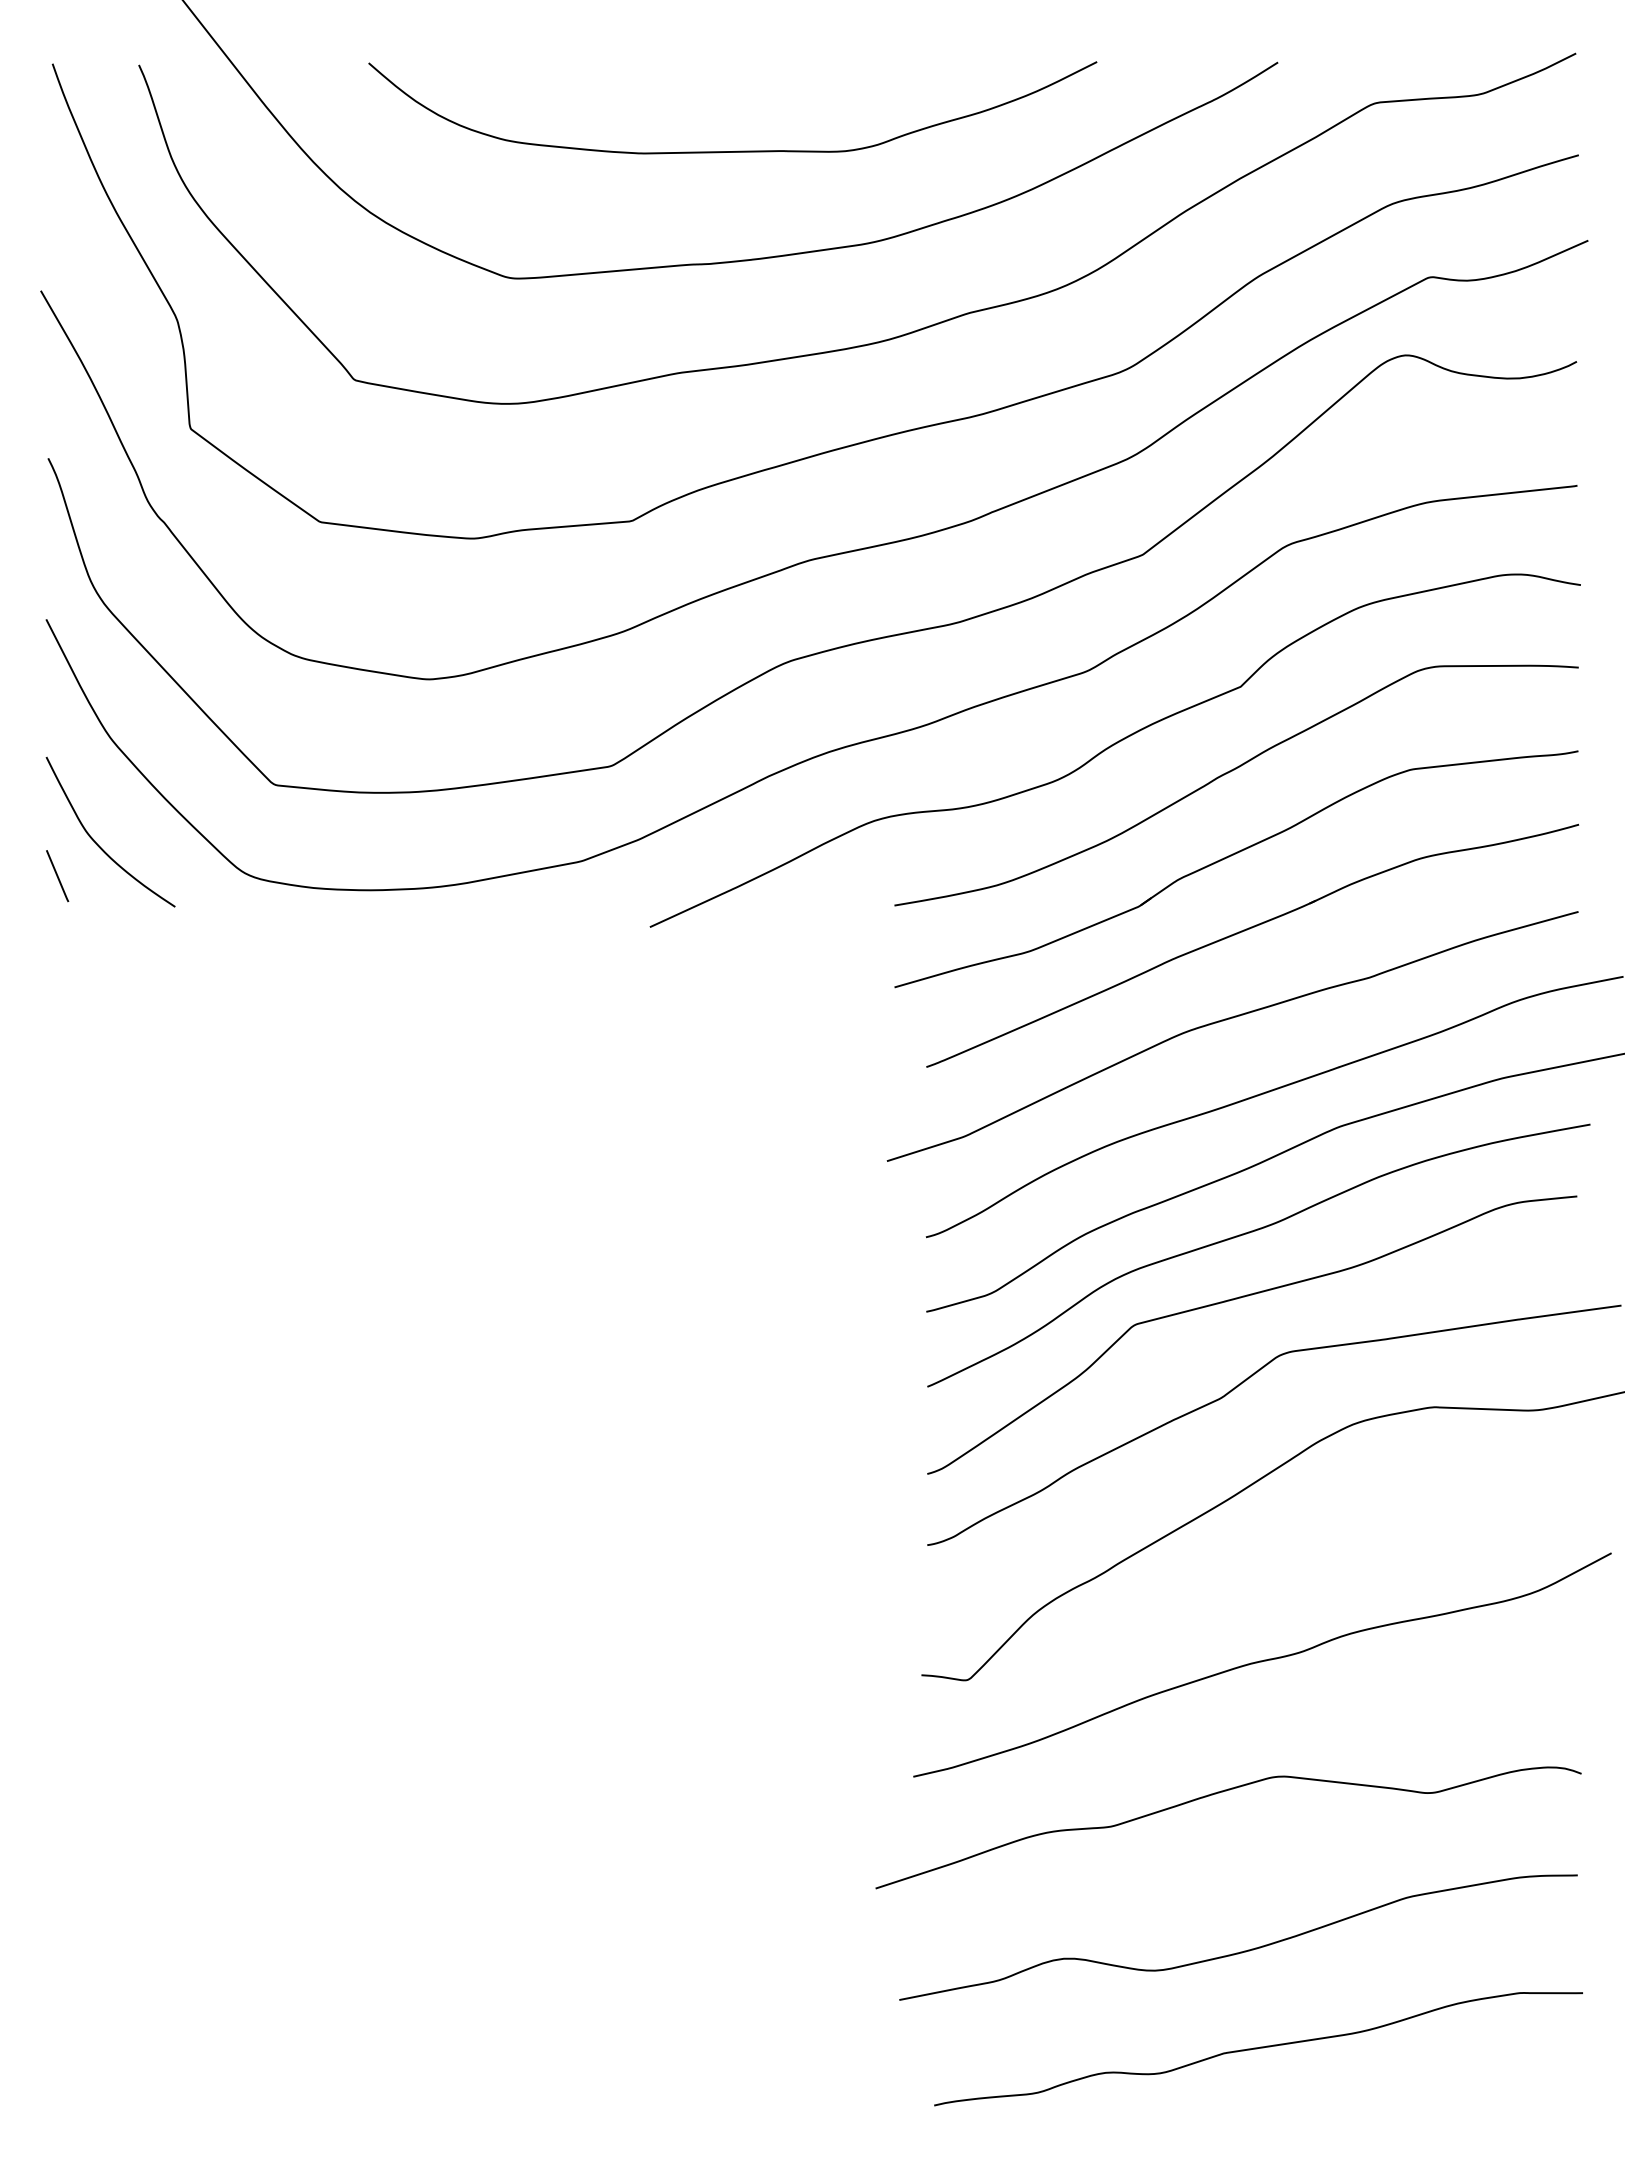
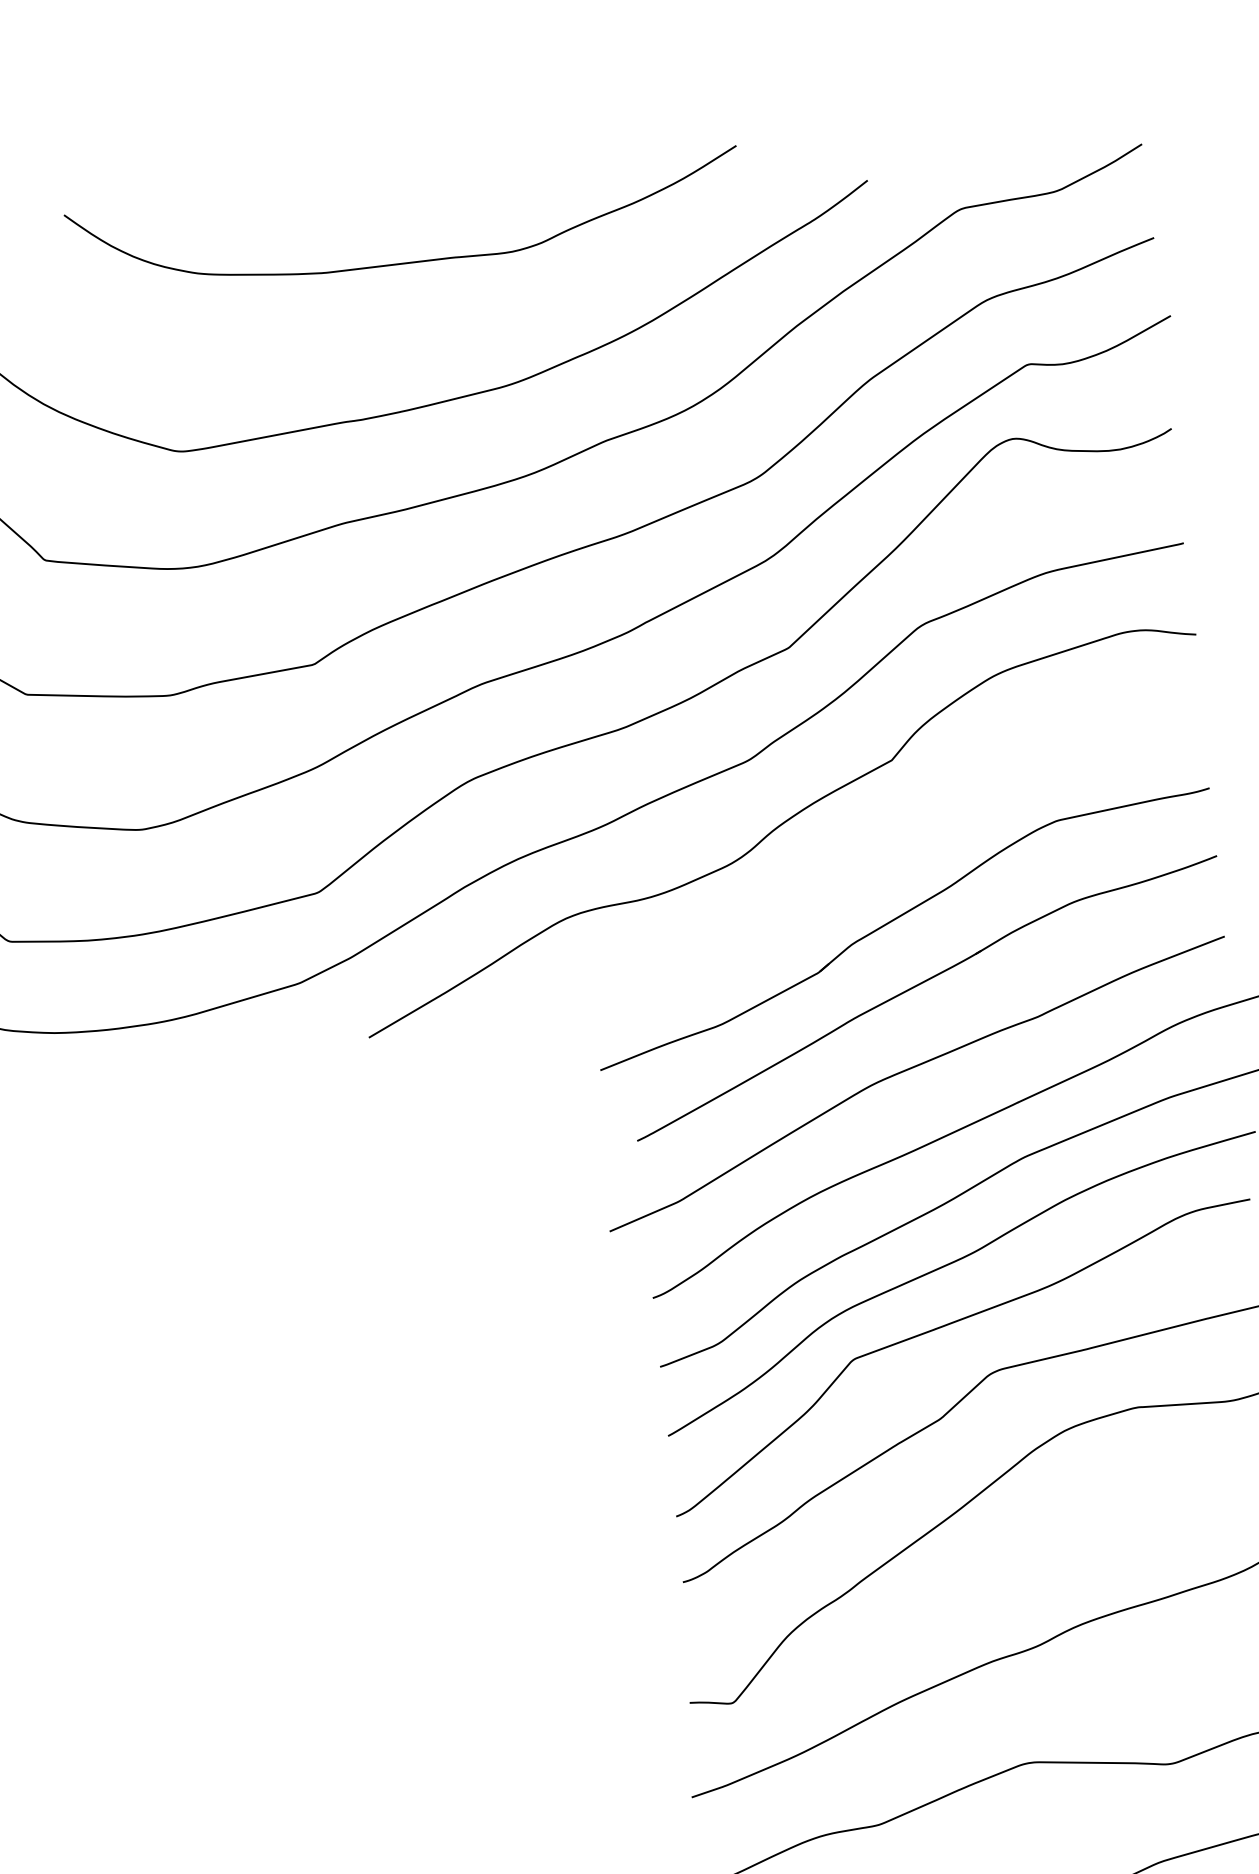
curve: (737, 150) -> (412, 261), moved
curve: (1230, 772) -> (890, 840), removed

